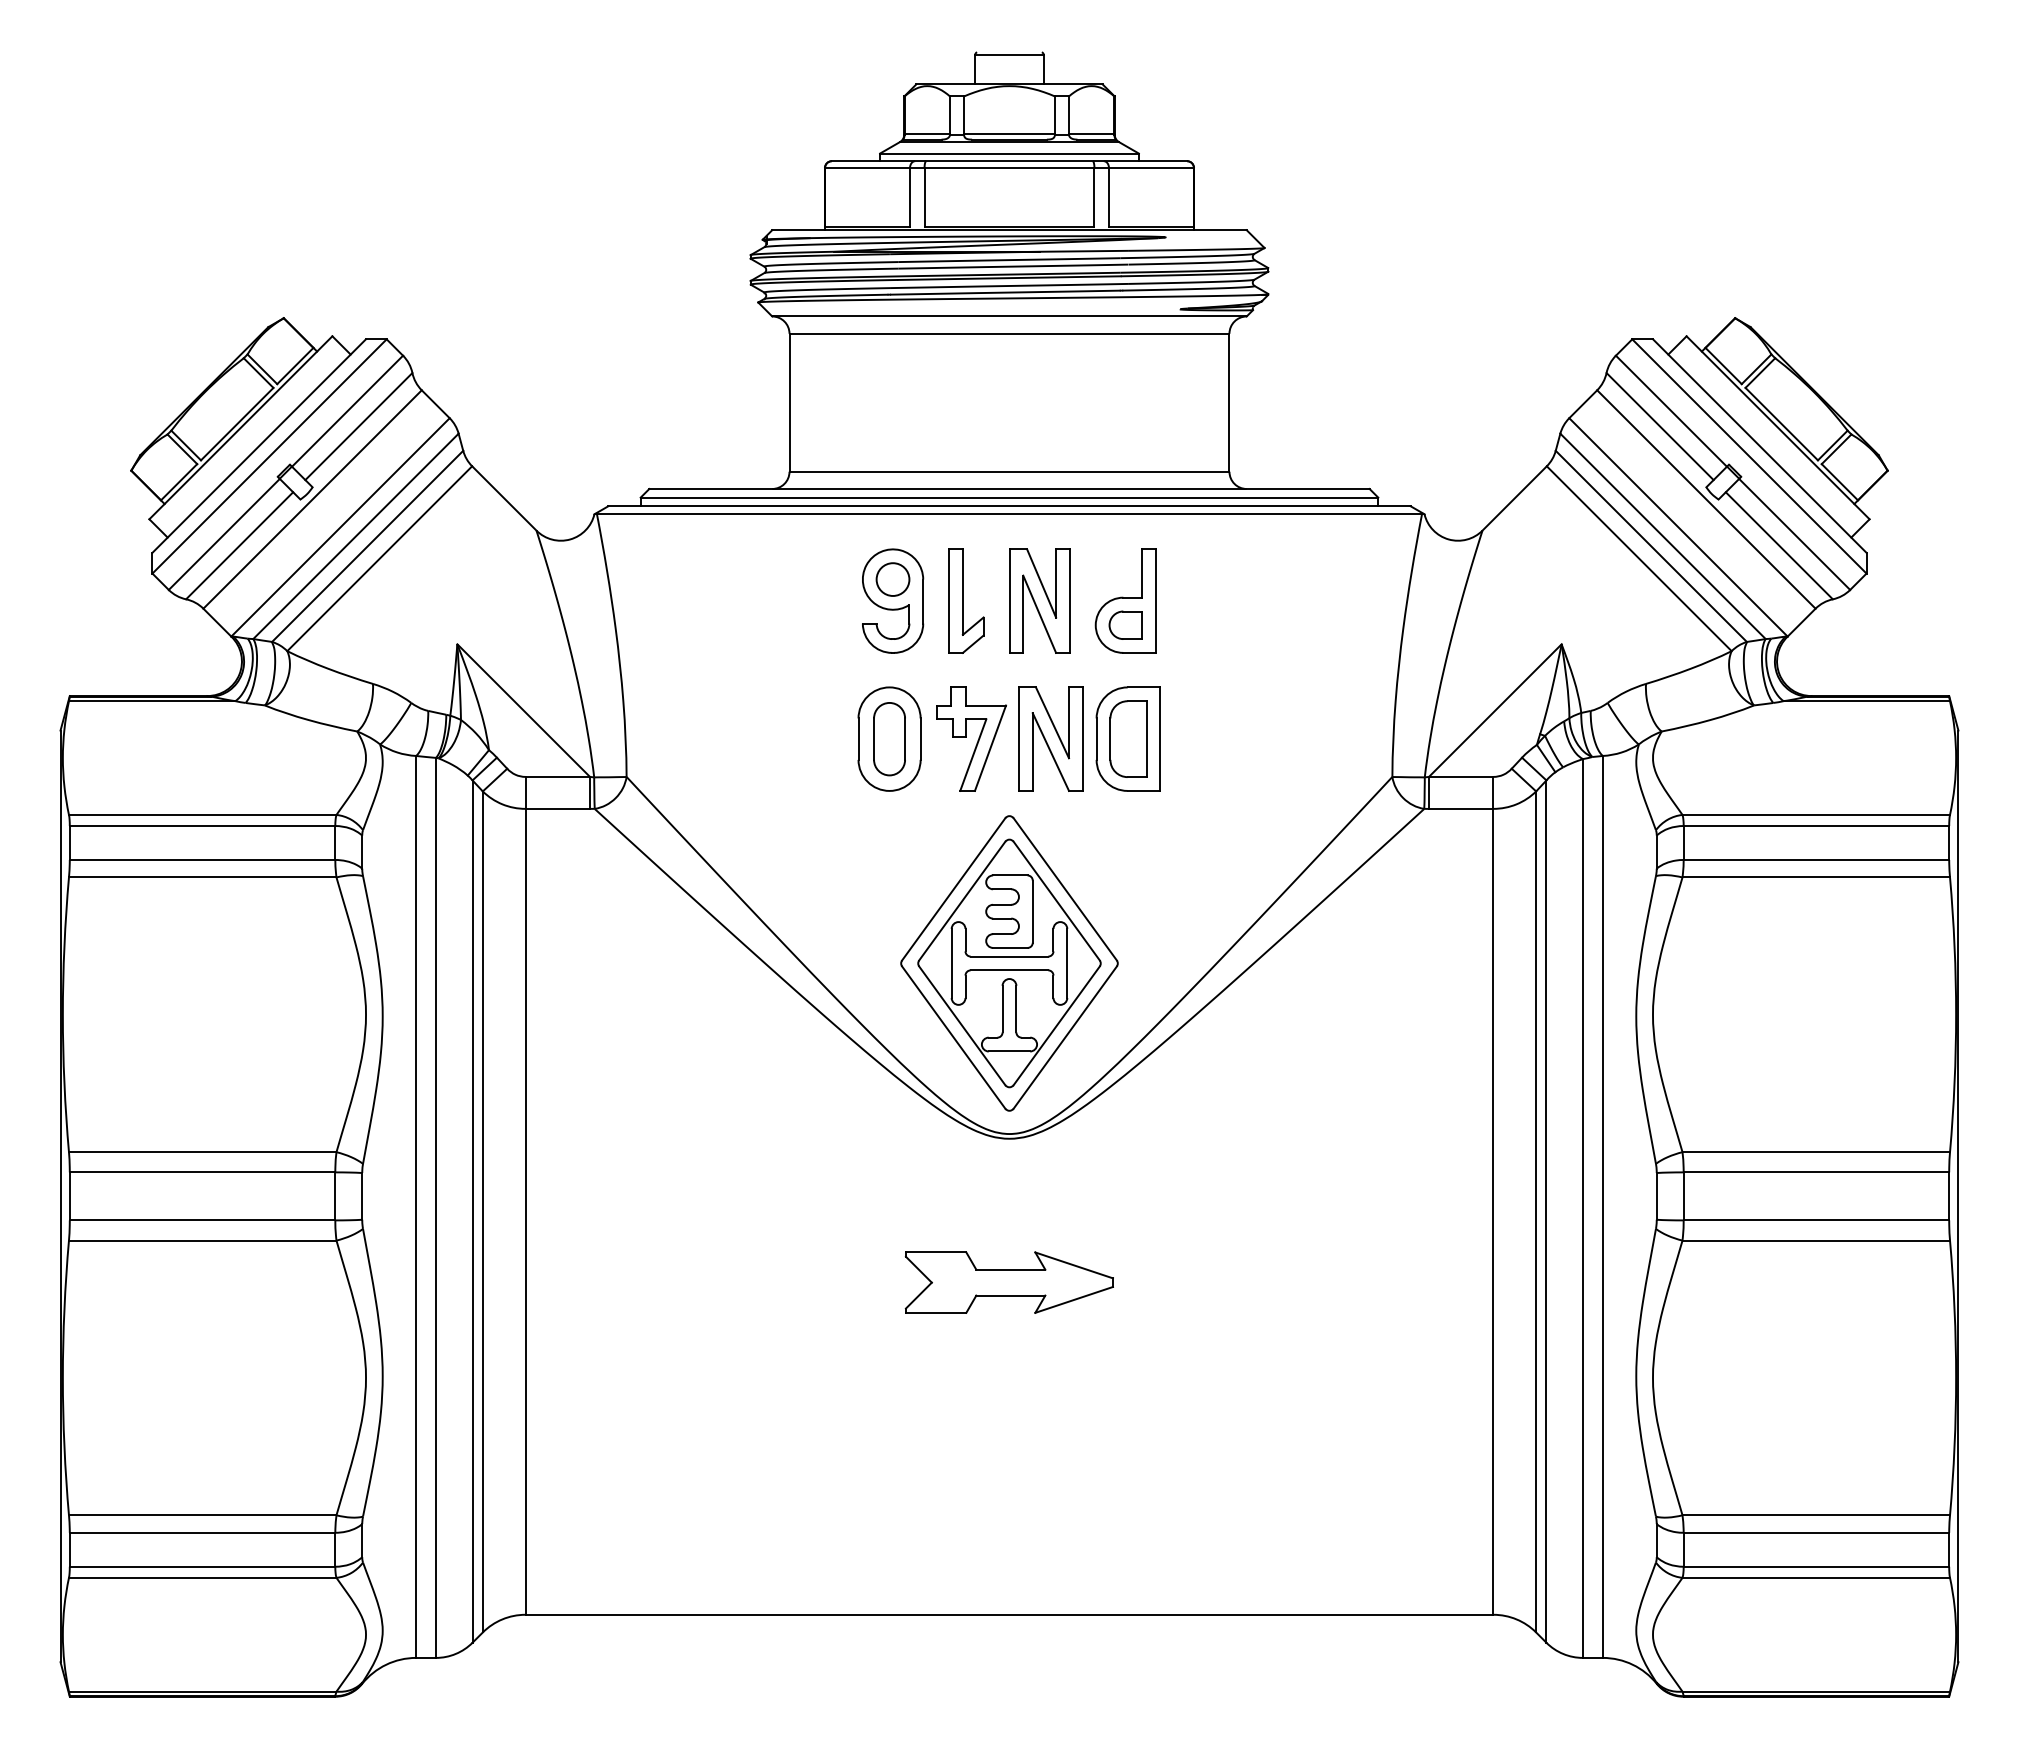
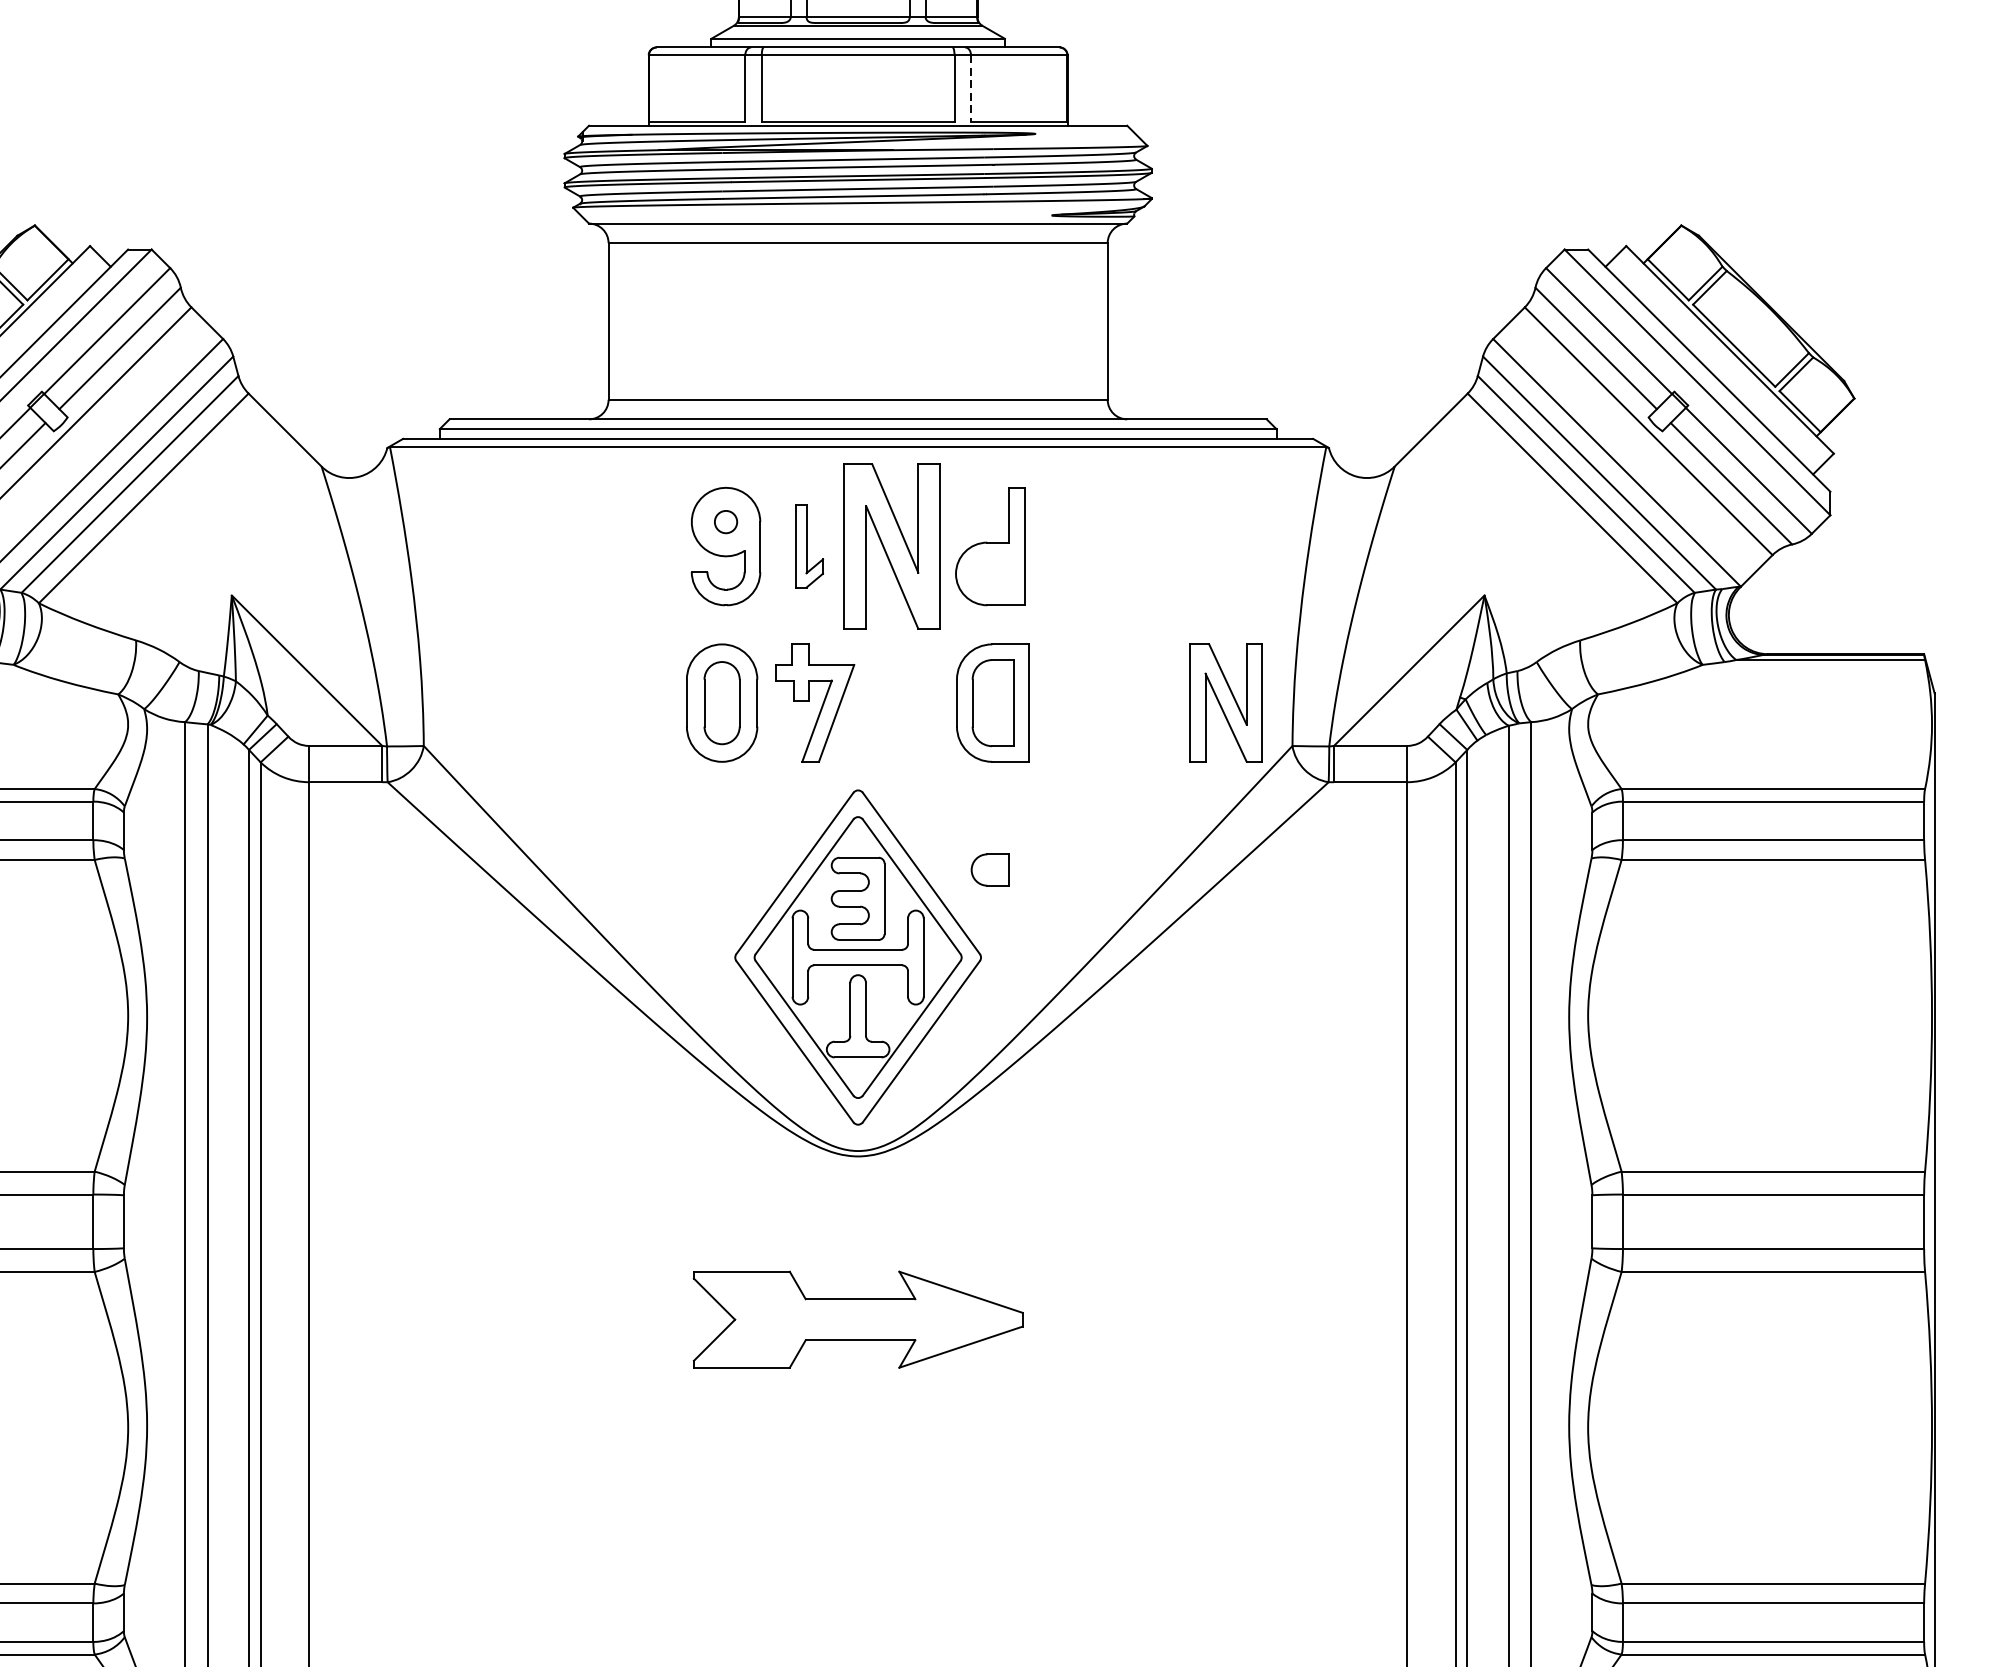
line: (1108, 197) -> (970, 88), solid -> dashed
circle: (892, 579) -> (725, 521), size x0.6
part: (966, 600) -> (809, 545), size x0.7
part: (1039, 600) -> (892, 545), size x1.4
part: (1125, 624) -> (989, 869), moved
part: (1050, 738) -> (1225, 702), moved
part: (1008, 1282) -> (857, 1319), size x1.4

